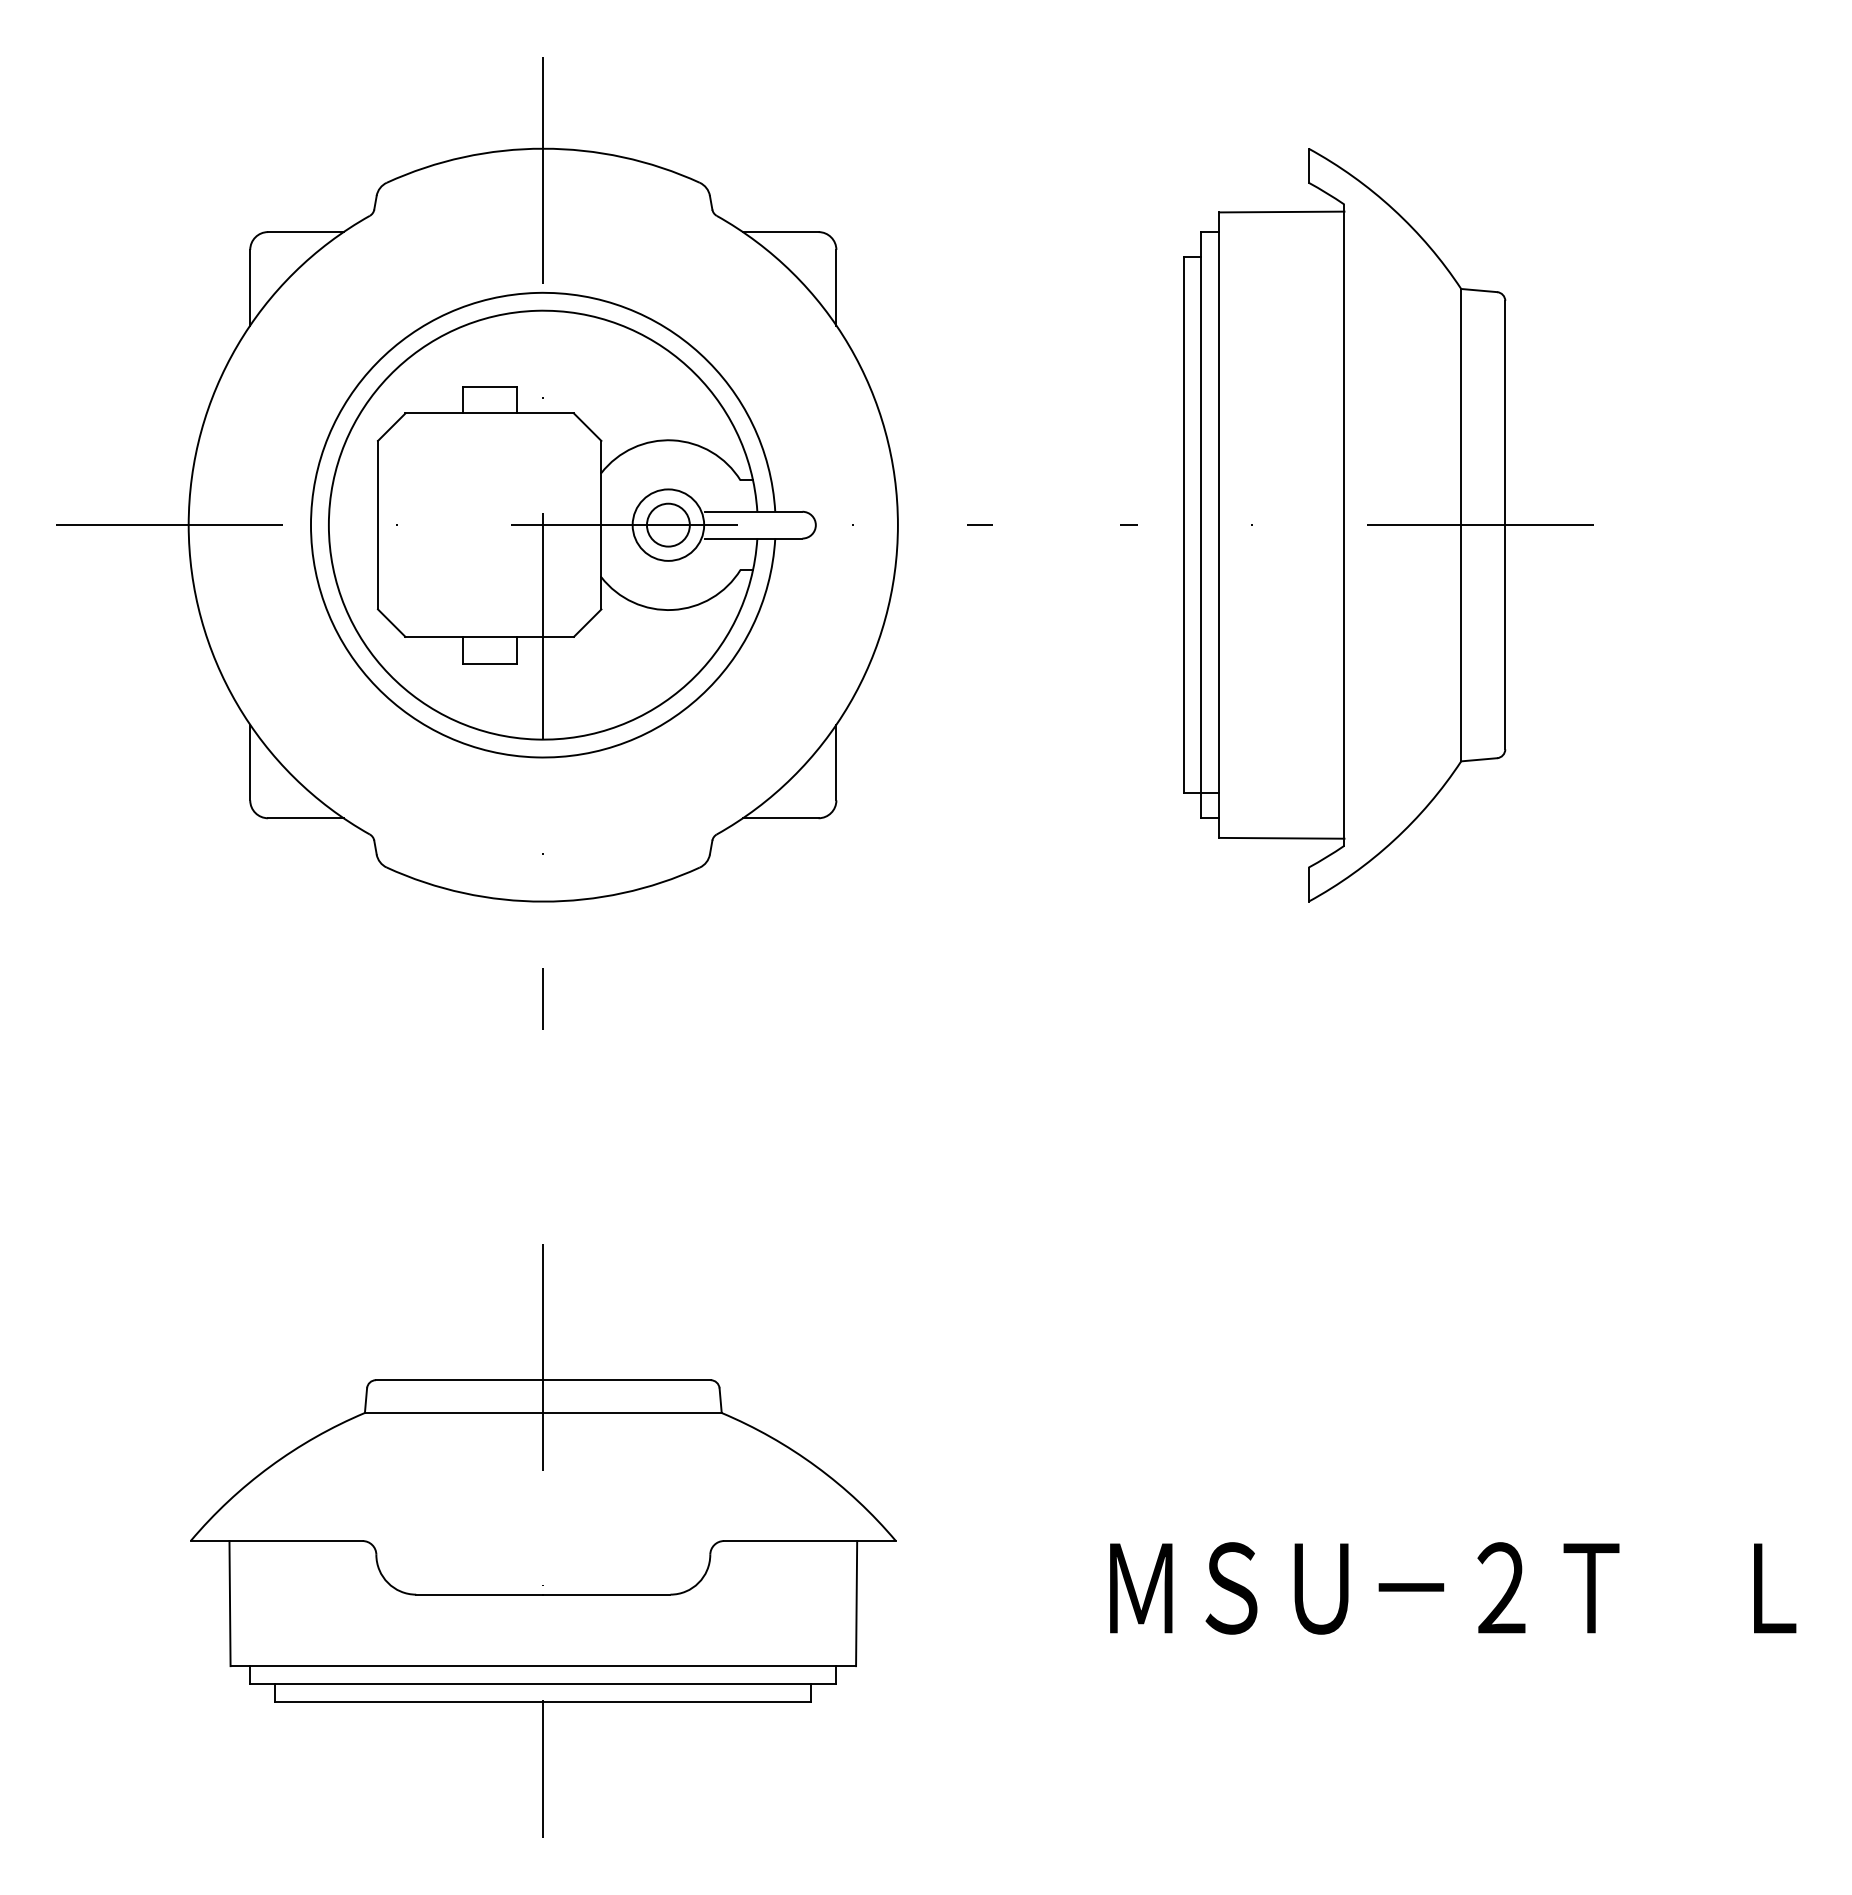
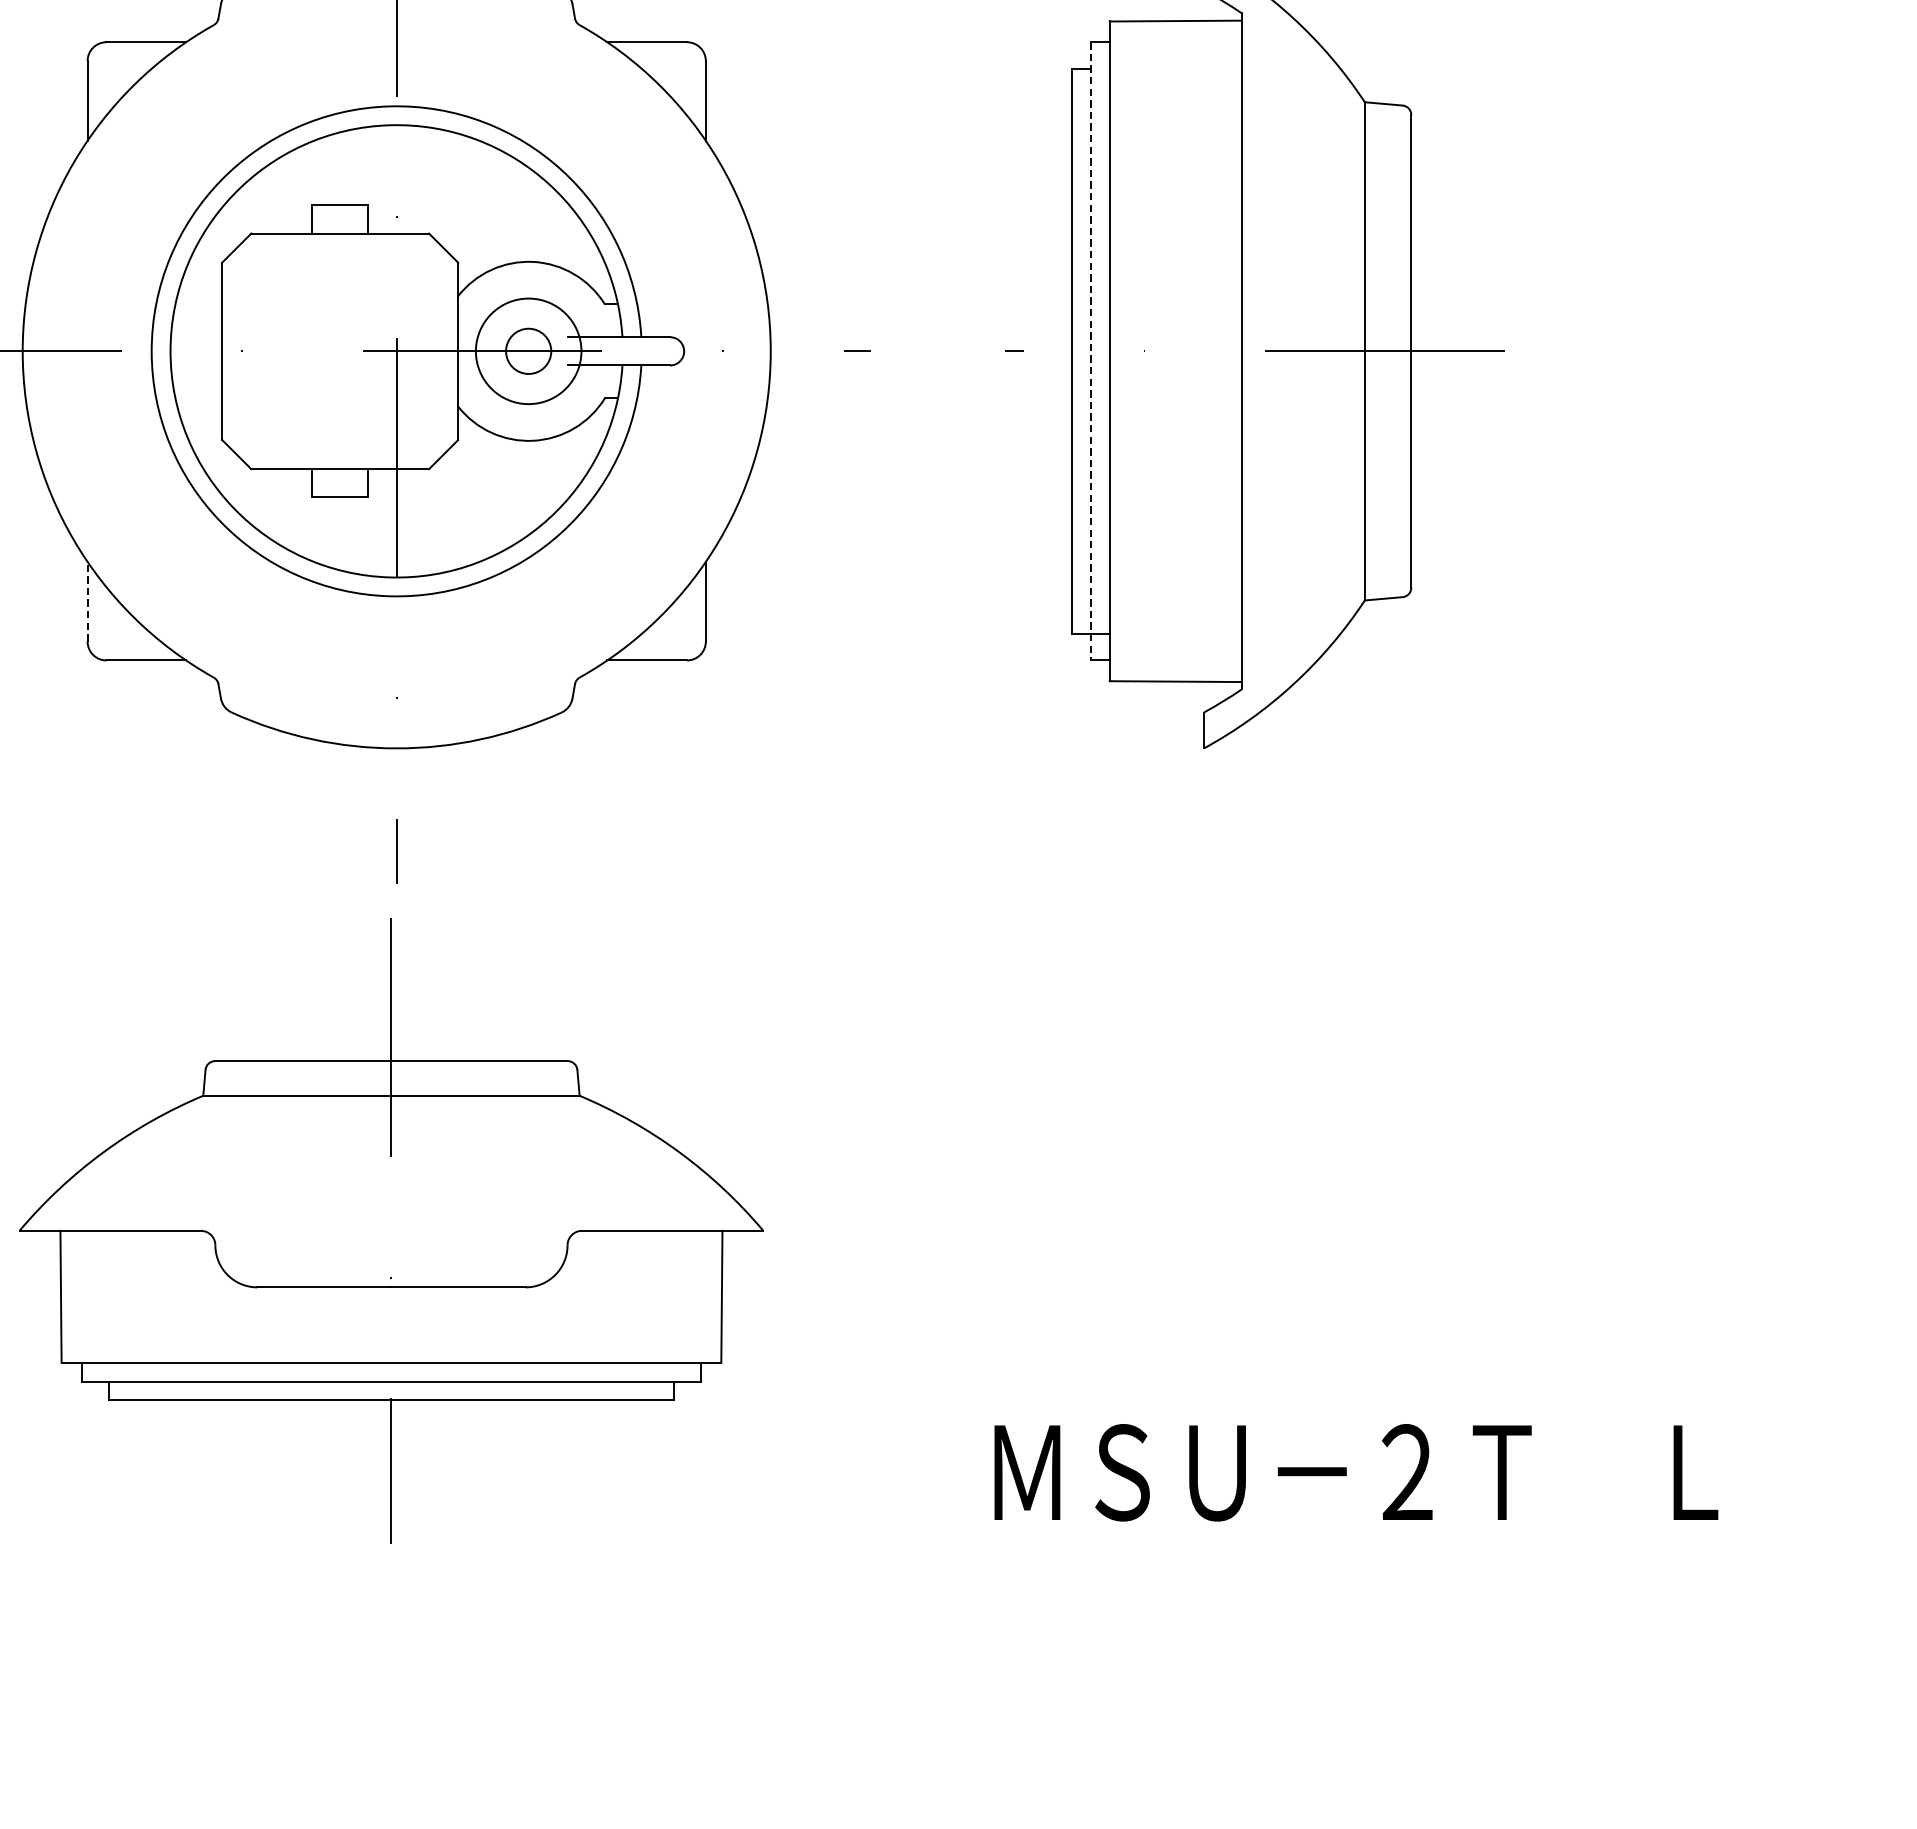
circle: (668, 524) -> (528, 350), size x1.4
line: (1201, 525) -> (1090, 351), solid -> dashed
line: (250, 762) -> (87, 601), solid -> dashed
part: (543, 1540) -> (391, 1230), moved

